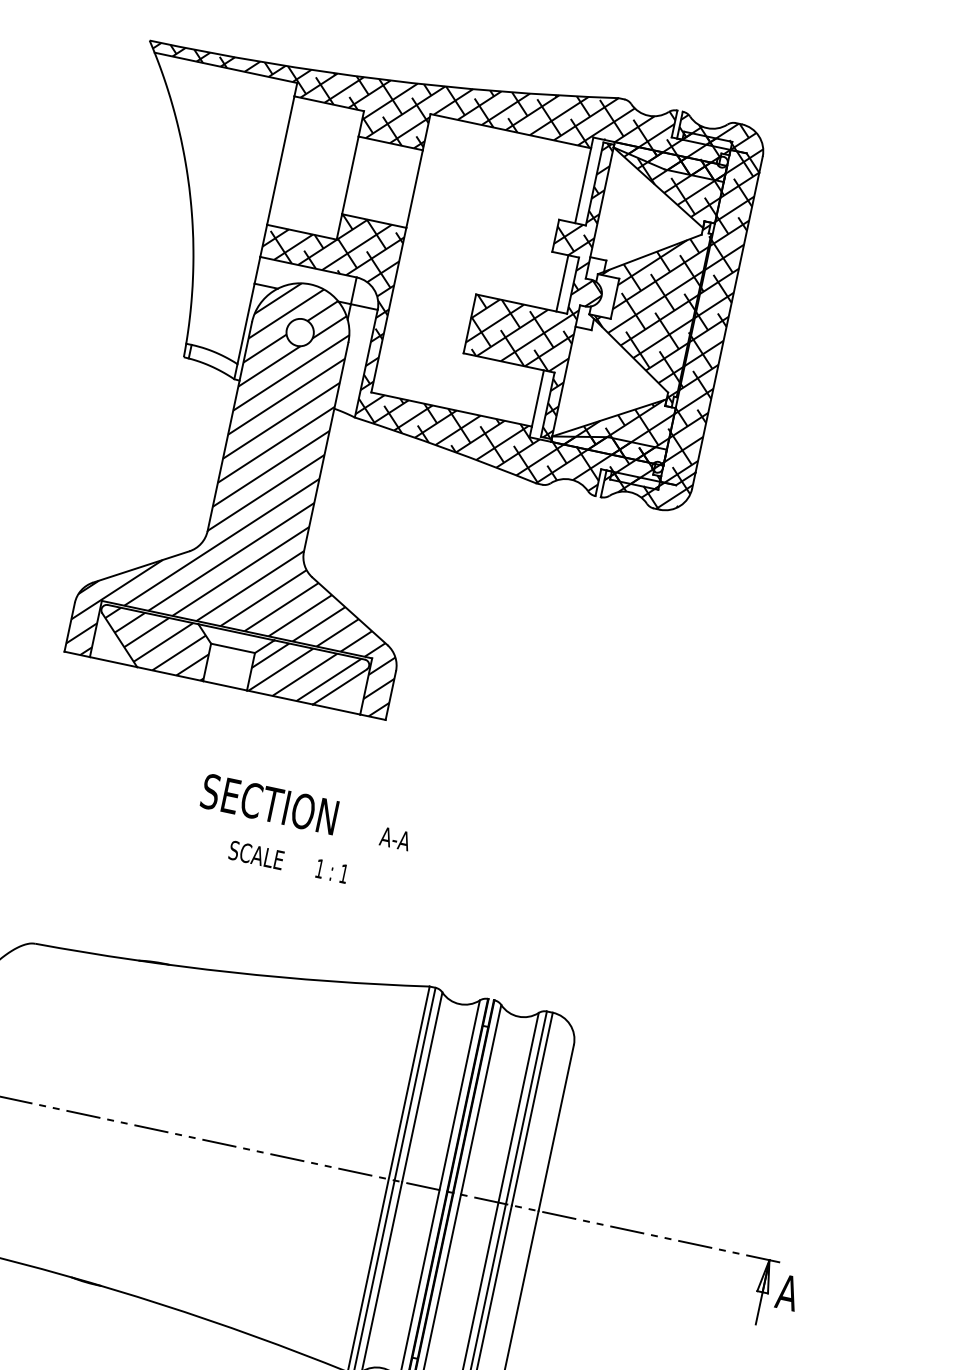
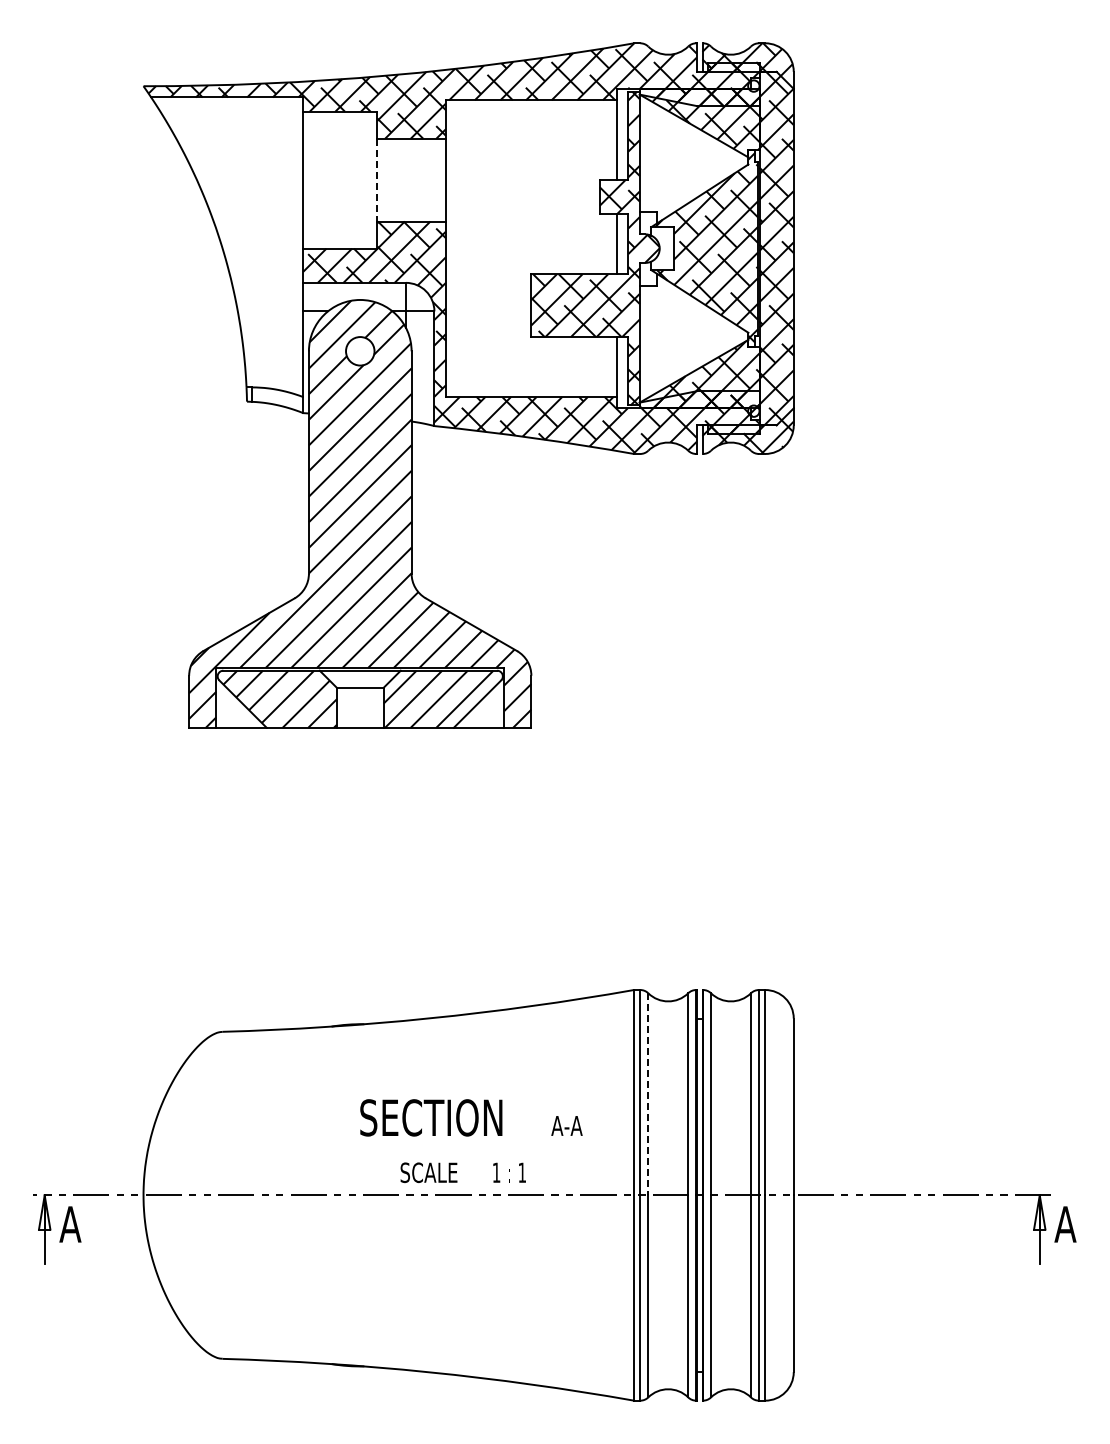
line: (350, 175) -> (377, 180), solid -> dashed
text: (302, 833) -> (471, 1140), moved
line: (422, 1087) -> (648, 1094), solid -> dashed

